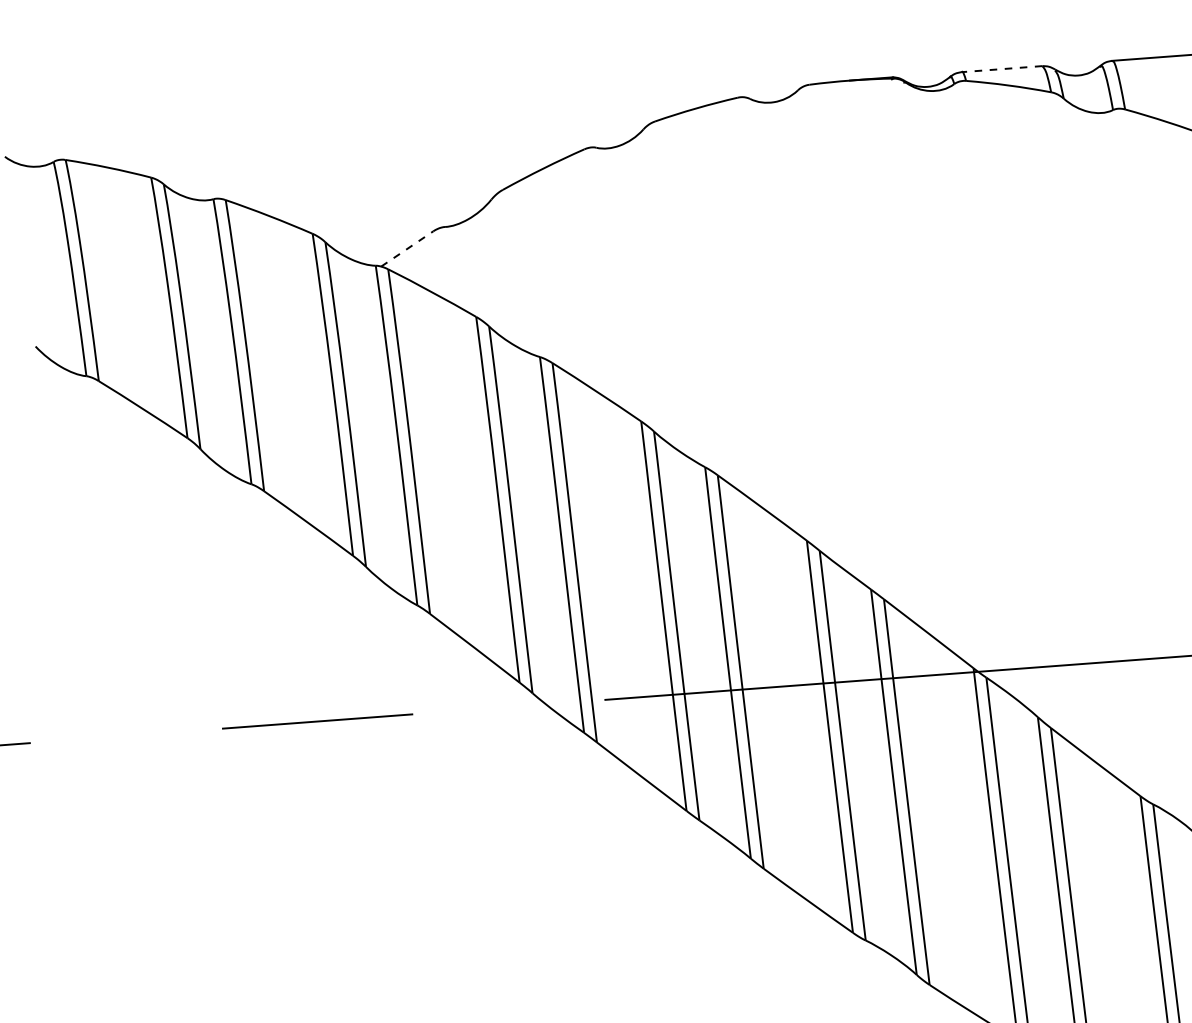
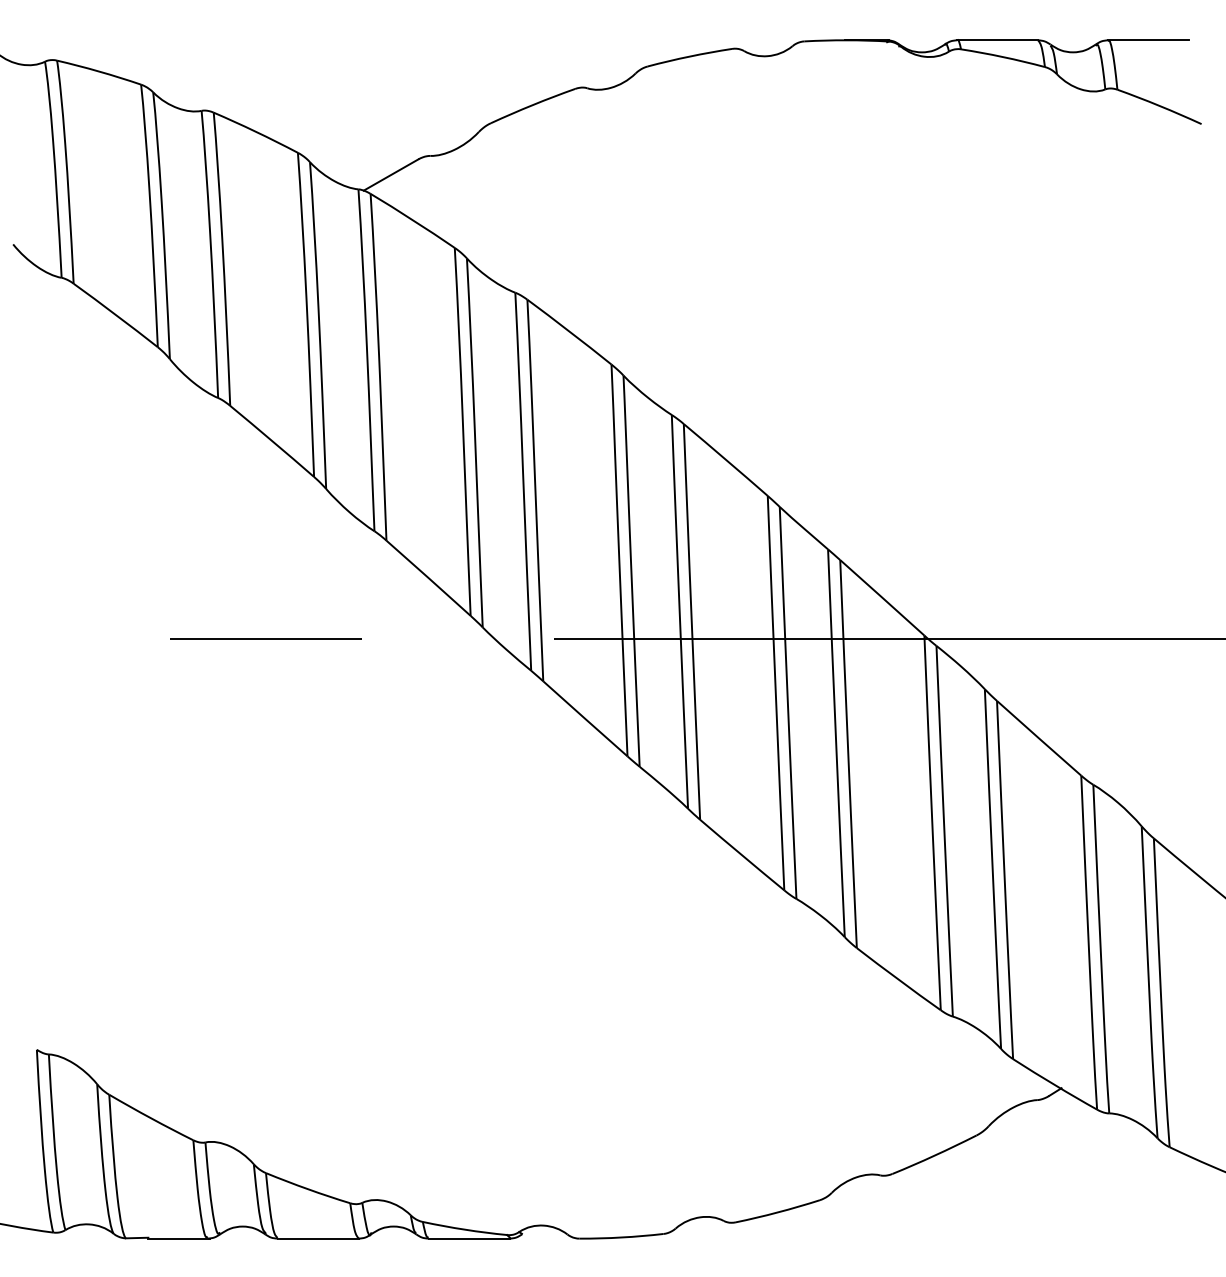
line: (1001, 69) -> (997, 40), dashed -> solid
line: (407, 248) -> (391, 174), dashed -> solid

